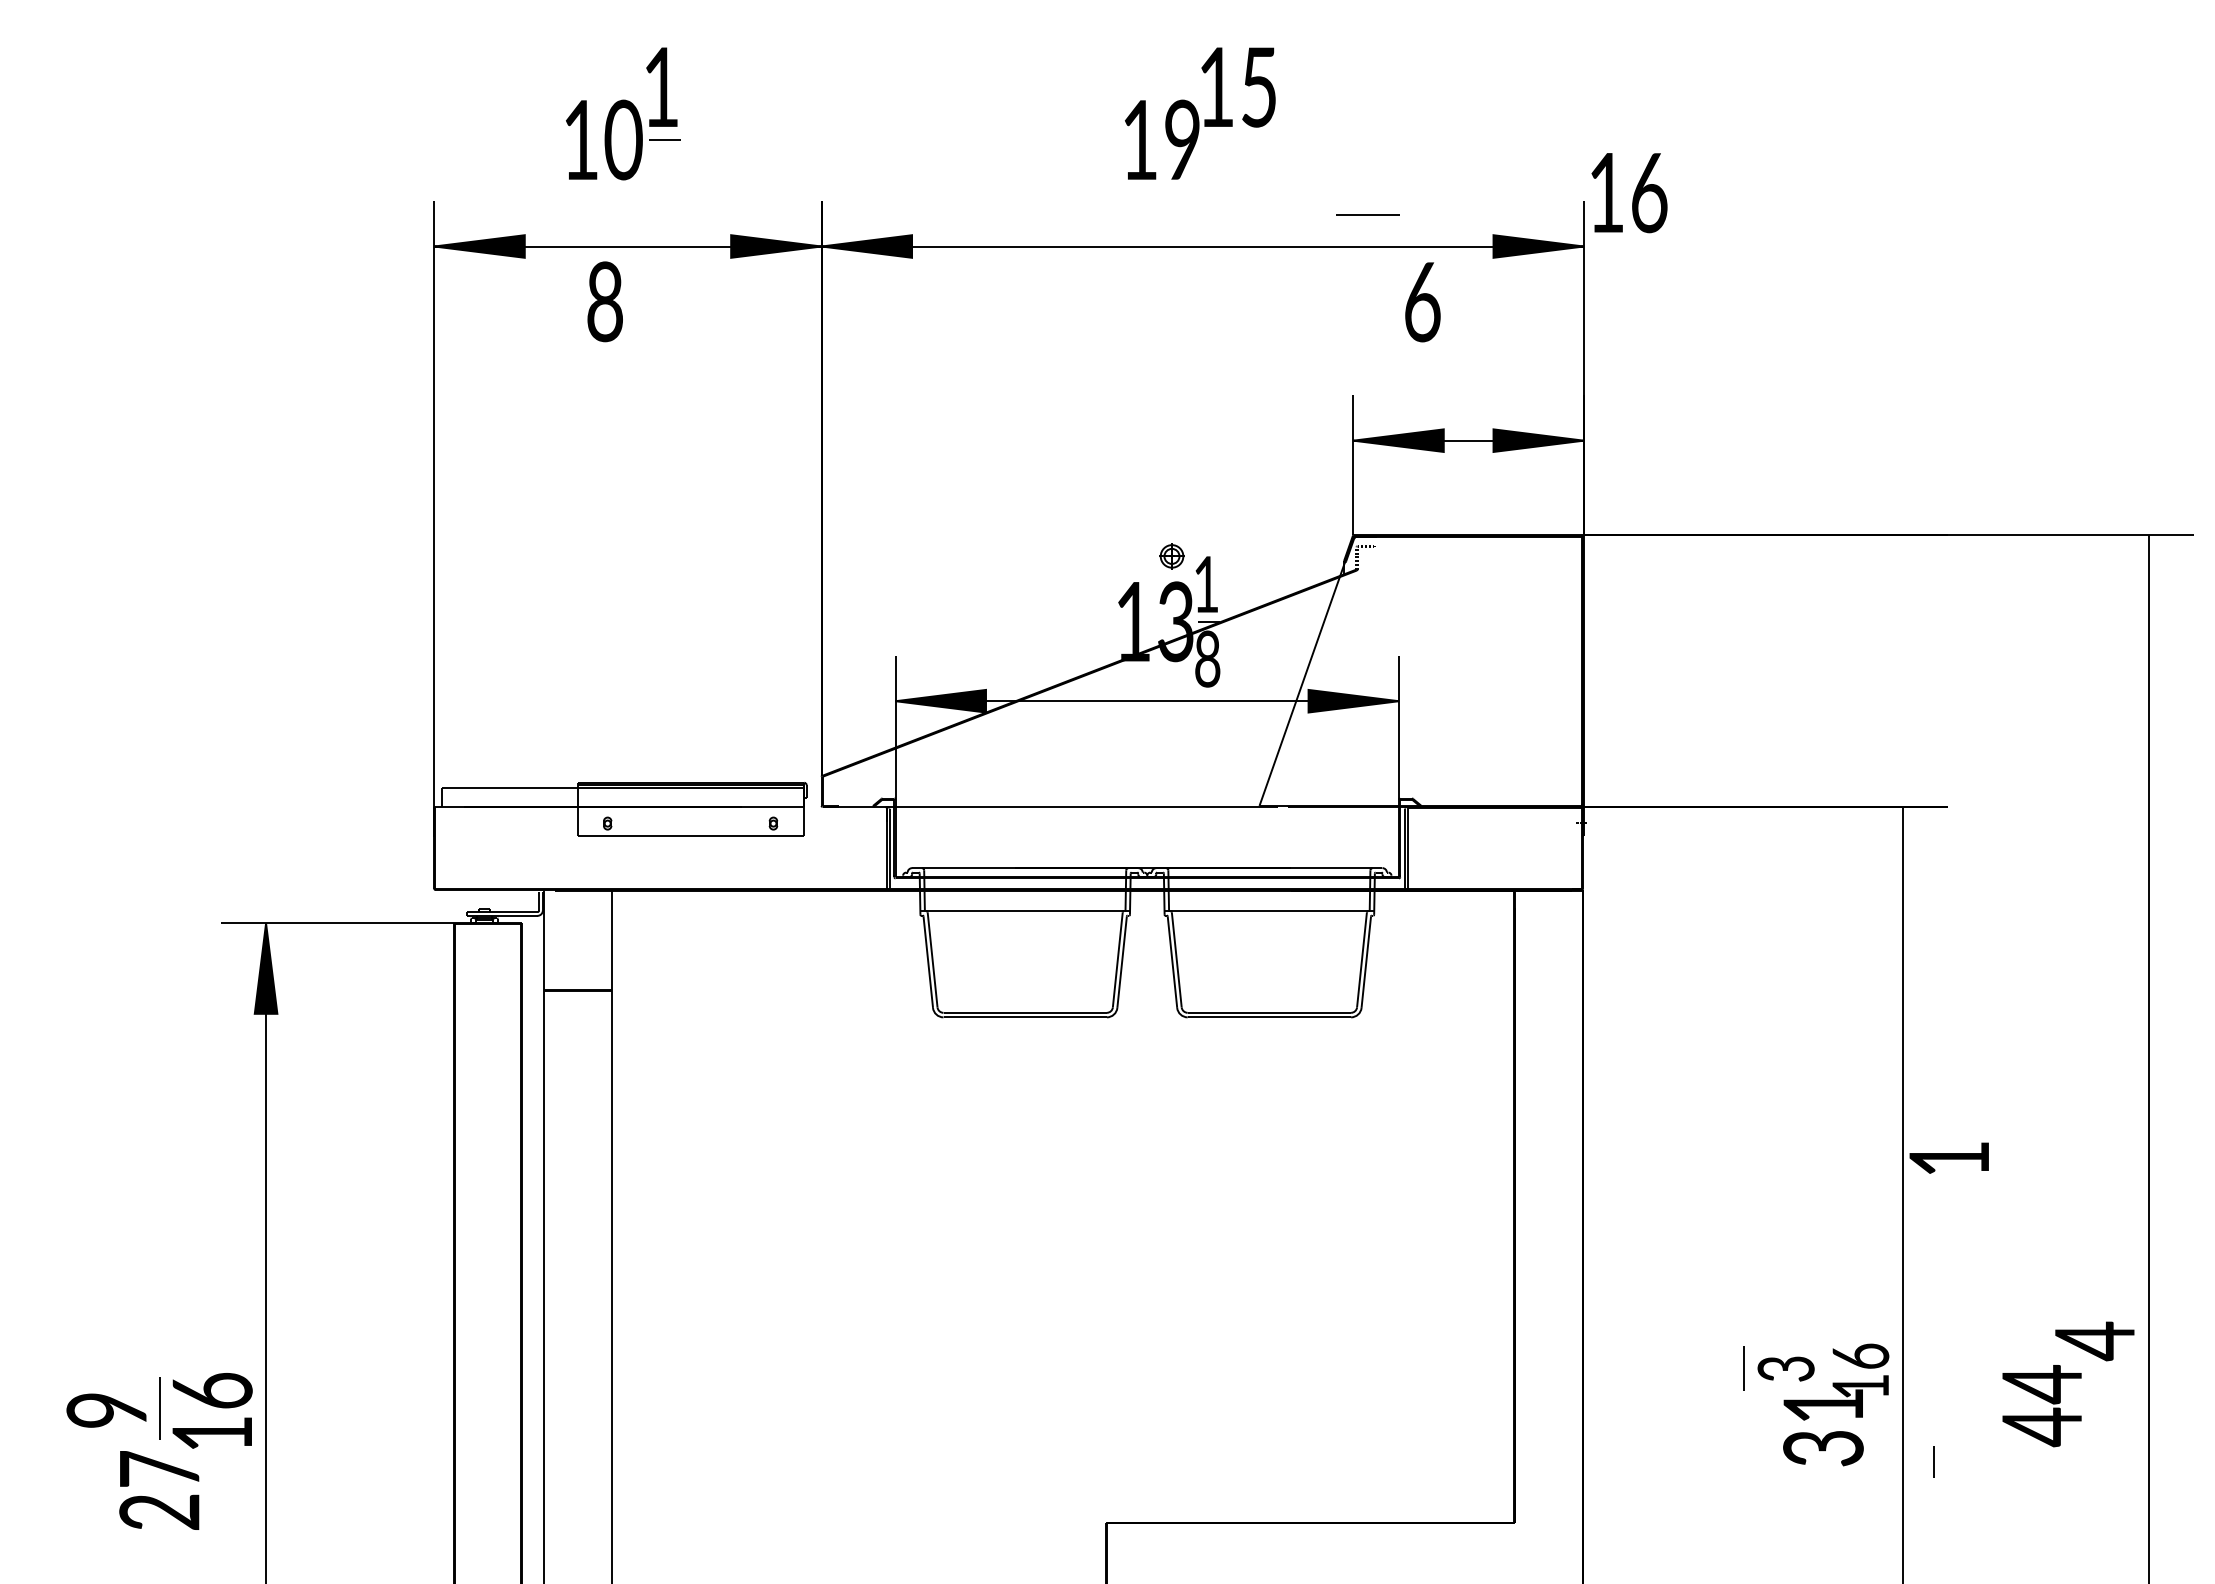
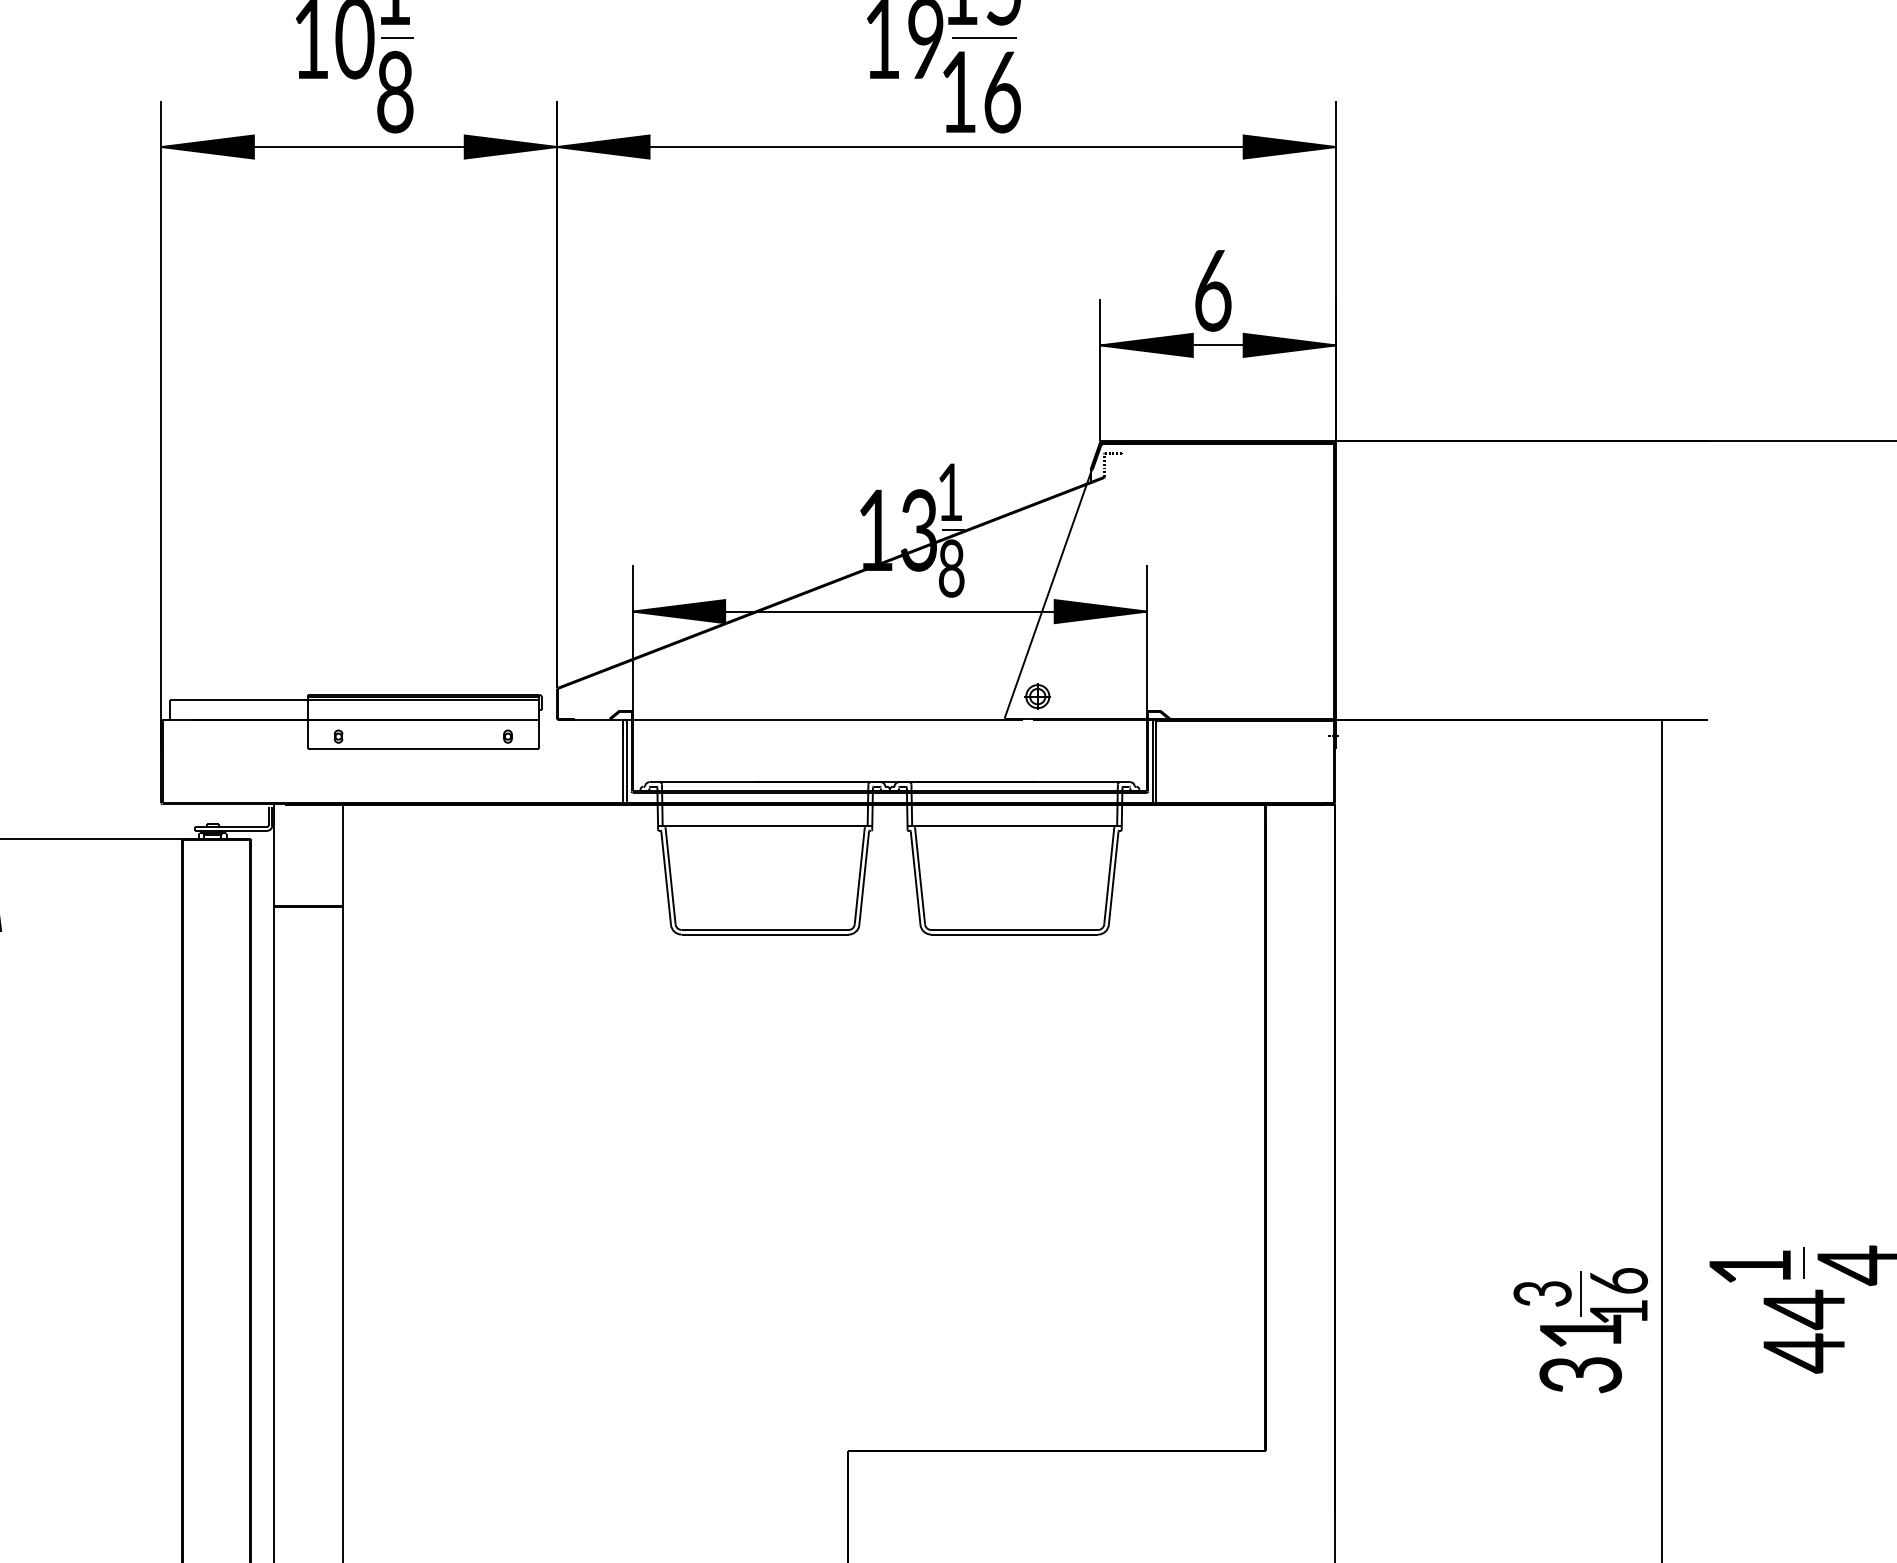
text: (1629, 193) -> (982, 92), moved
line: (1367, 214) -> (984, 37), moved
text: (604, 301) -> (394, 91), moved
text: (1422, 302) -> (1212, 291), moved
part: (1171, 556) -> (1037, 696), moved
text: (1948, 1157) -> (1749, 1265), moved
line: (1743, 1368) -> (1579, 1293), moved
line: (1933, 1461) -> (1803, 1262), moved

